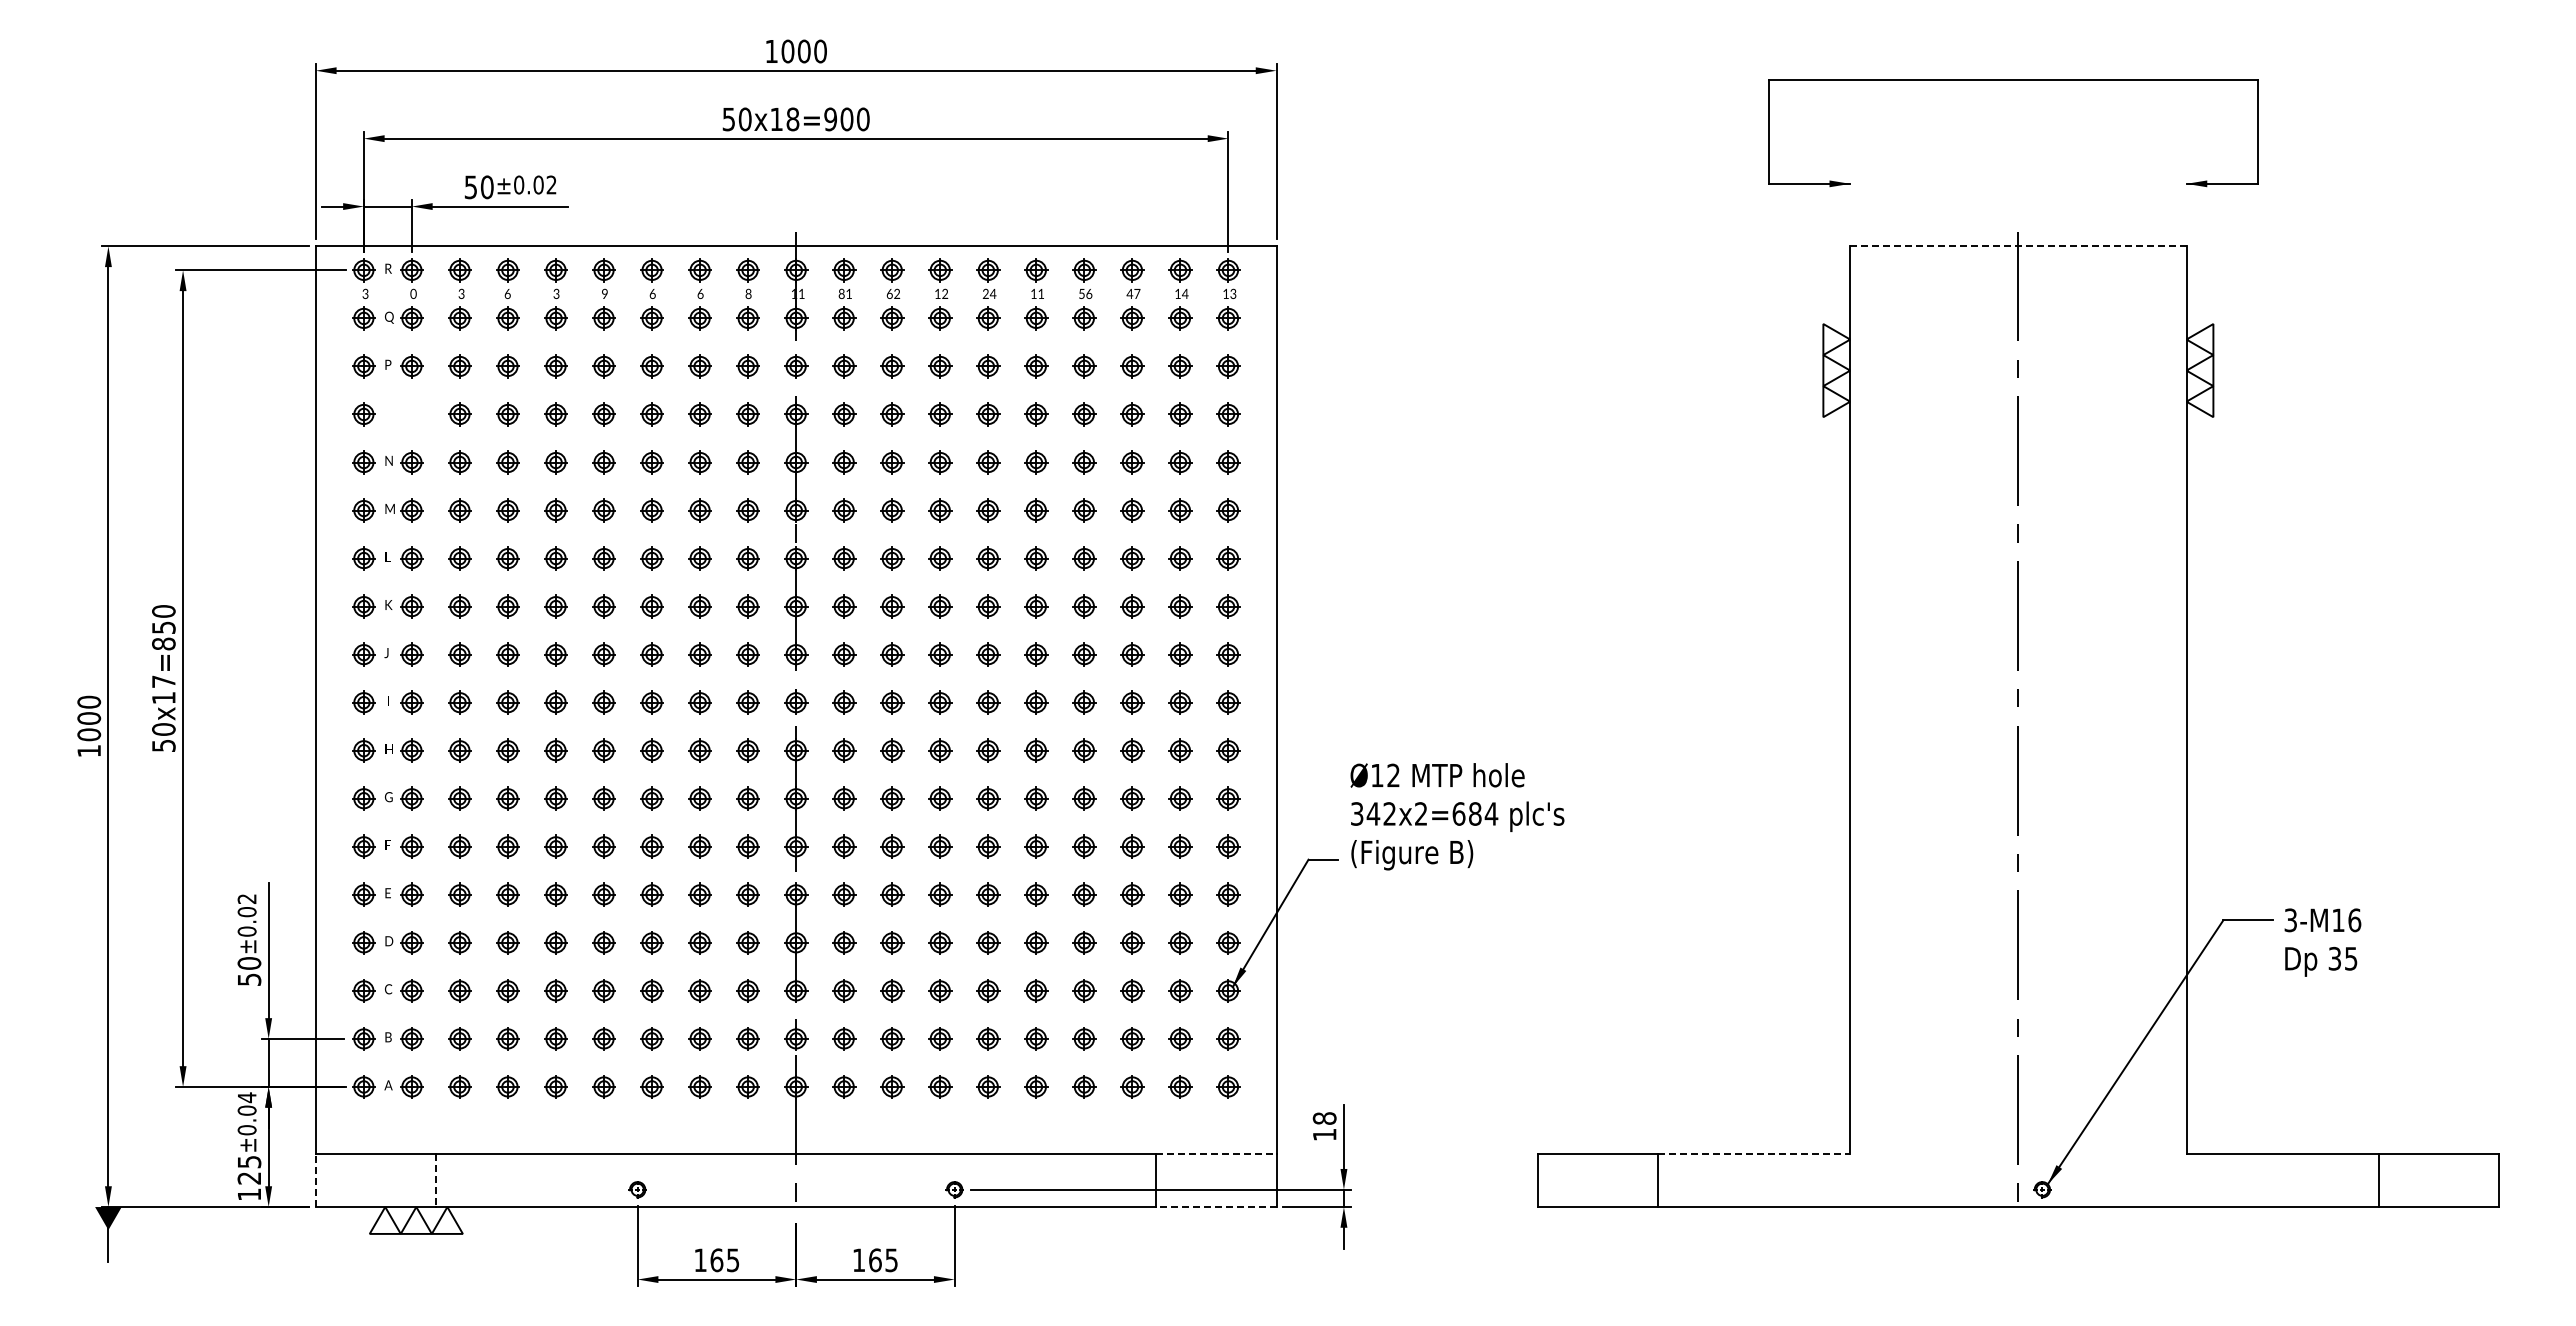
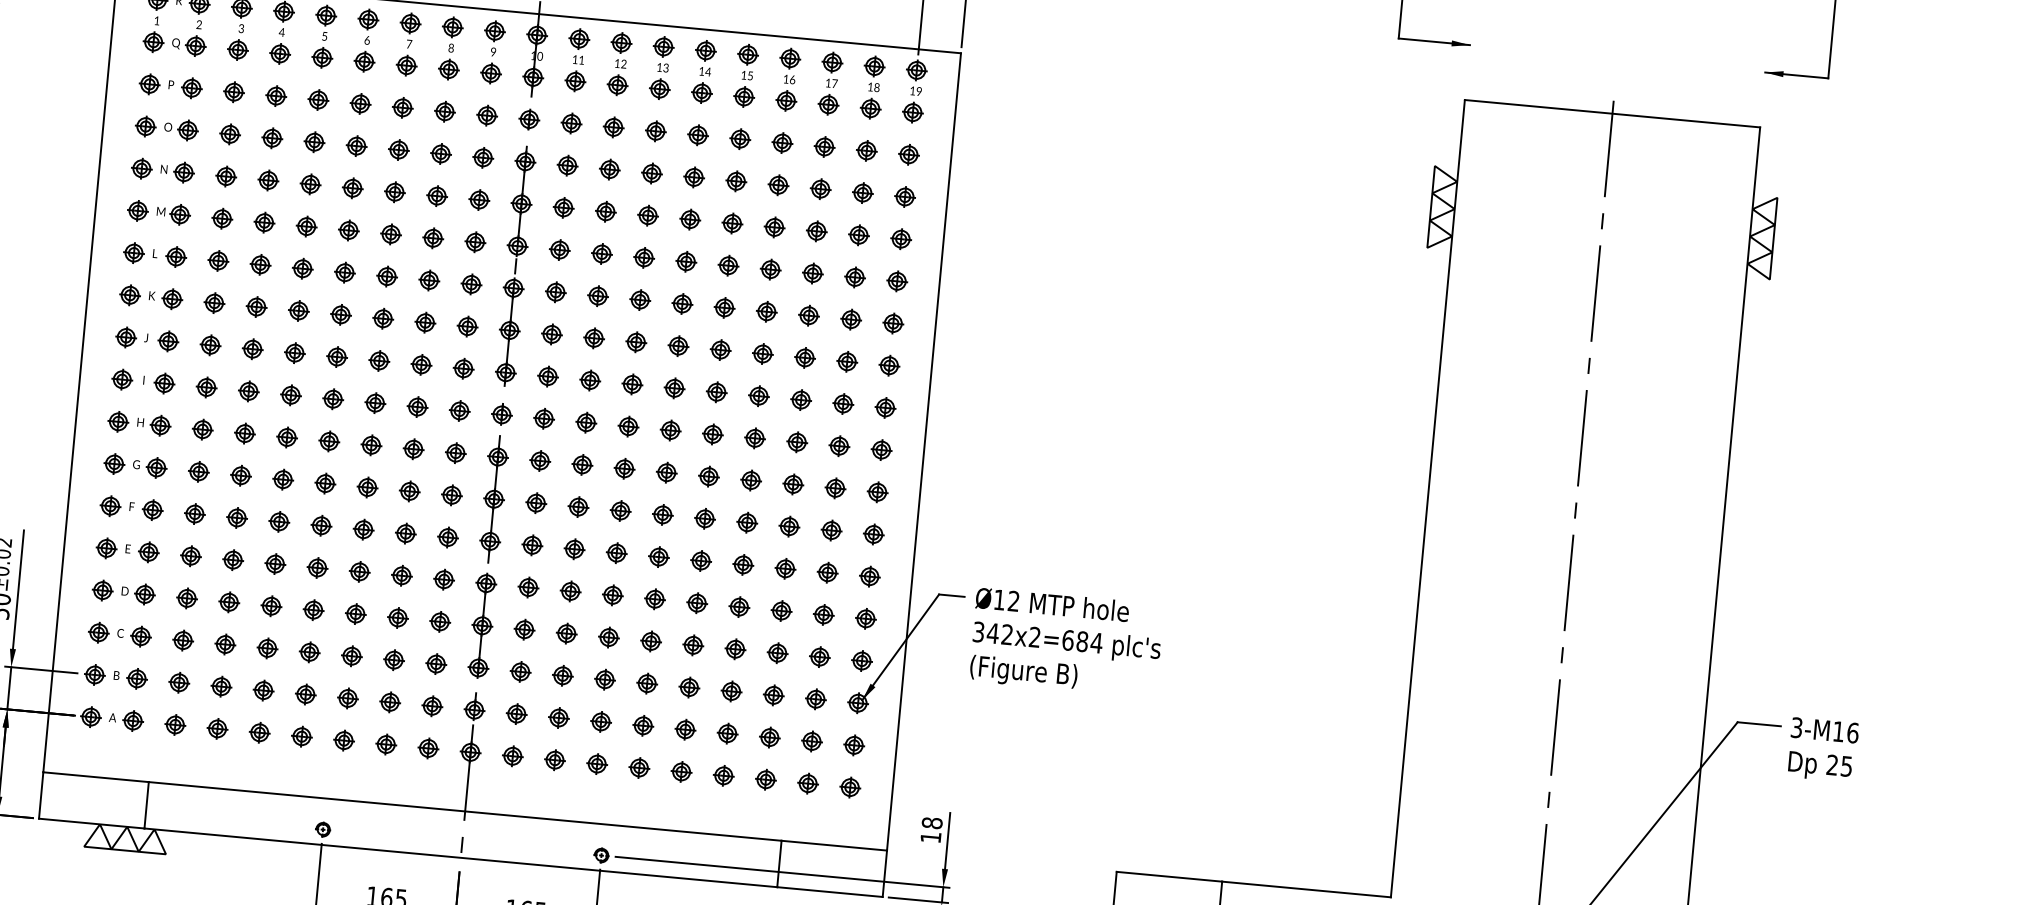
line: (2018, 246) -> (1612, 113), dashed -> solid
text: (365, 293) -> (157, 20), 3 -> 1
text: (413, 293) -> (199, 24), 0 -> 2
text: (507, 293) -> (281, 32), 6 -> 4
text: (556, 293) -> (324, 36), 3 -> 5
text: (604, 293) -> (366, 39), 9 -> 6
text: (652, 293) -> (409, 43), 6 -> 7
text: (700, 293) -> (451, 47), 6 -> 8
text: (801, 293) -> (539, 55), 11 -> 10
text: (841, 293) -> (575, 59), 81 -> 11
text: (889, 293) -> (617, 63), 62 -> 12
text: (985, 293) -> (701, 70), 24 -> 14
text: (1040, 293) -> (749, 75), 11 -> 15
text: (1081, 293) -> (785, 78), 56 -> 16
text: (1129, 293) -> (828, 82), 47 -> 17
text: (1185, 293) -> (877, 87), 14 -> 18
text: (1233, 294) -> (919, 92), 13 -> 19
text: (748, 295) -> (493, 53), 8 -> 9
text: (945, 295) -> (666, 69), 12 -> 13
part: (404, 414) -> (181, 129), added
text: (1457, 816) -> (1066, 642), moved
text: (2334, 958) -> (1832, 764), 35 -> 25
line: (1216, 1154) -> (834, 845), dashed -> solid
line: (1754, 1154) -> (1306, 889), dashed -> solid
line: (315, 1180) -> (40, 795), dashed -> solid
line: (435, 1181) -> (146, 806), dashed -> solid
line: (1215, 1207) -> (829, 892), dashed -> solid

